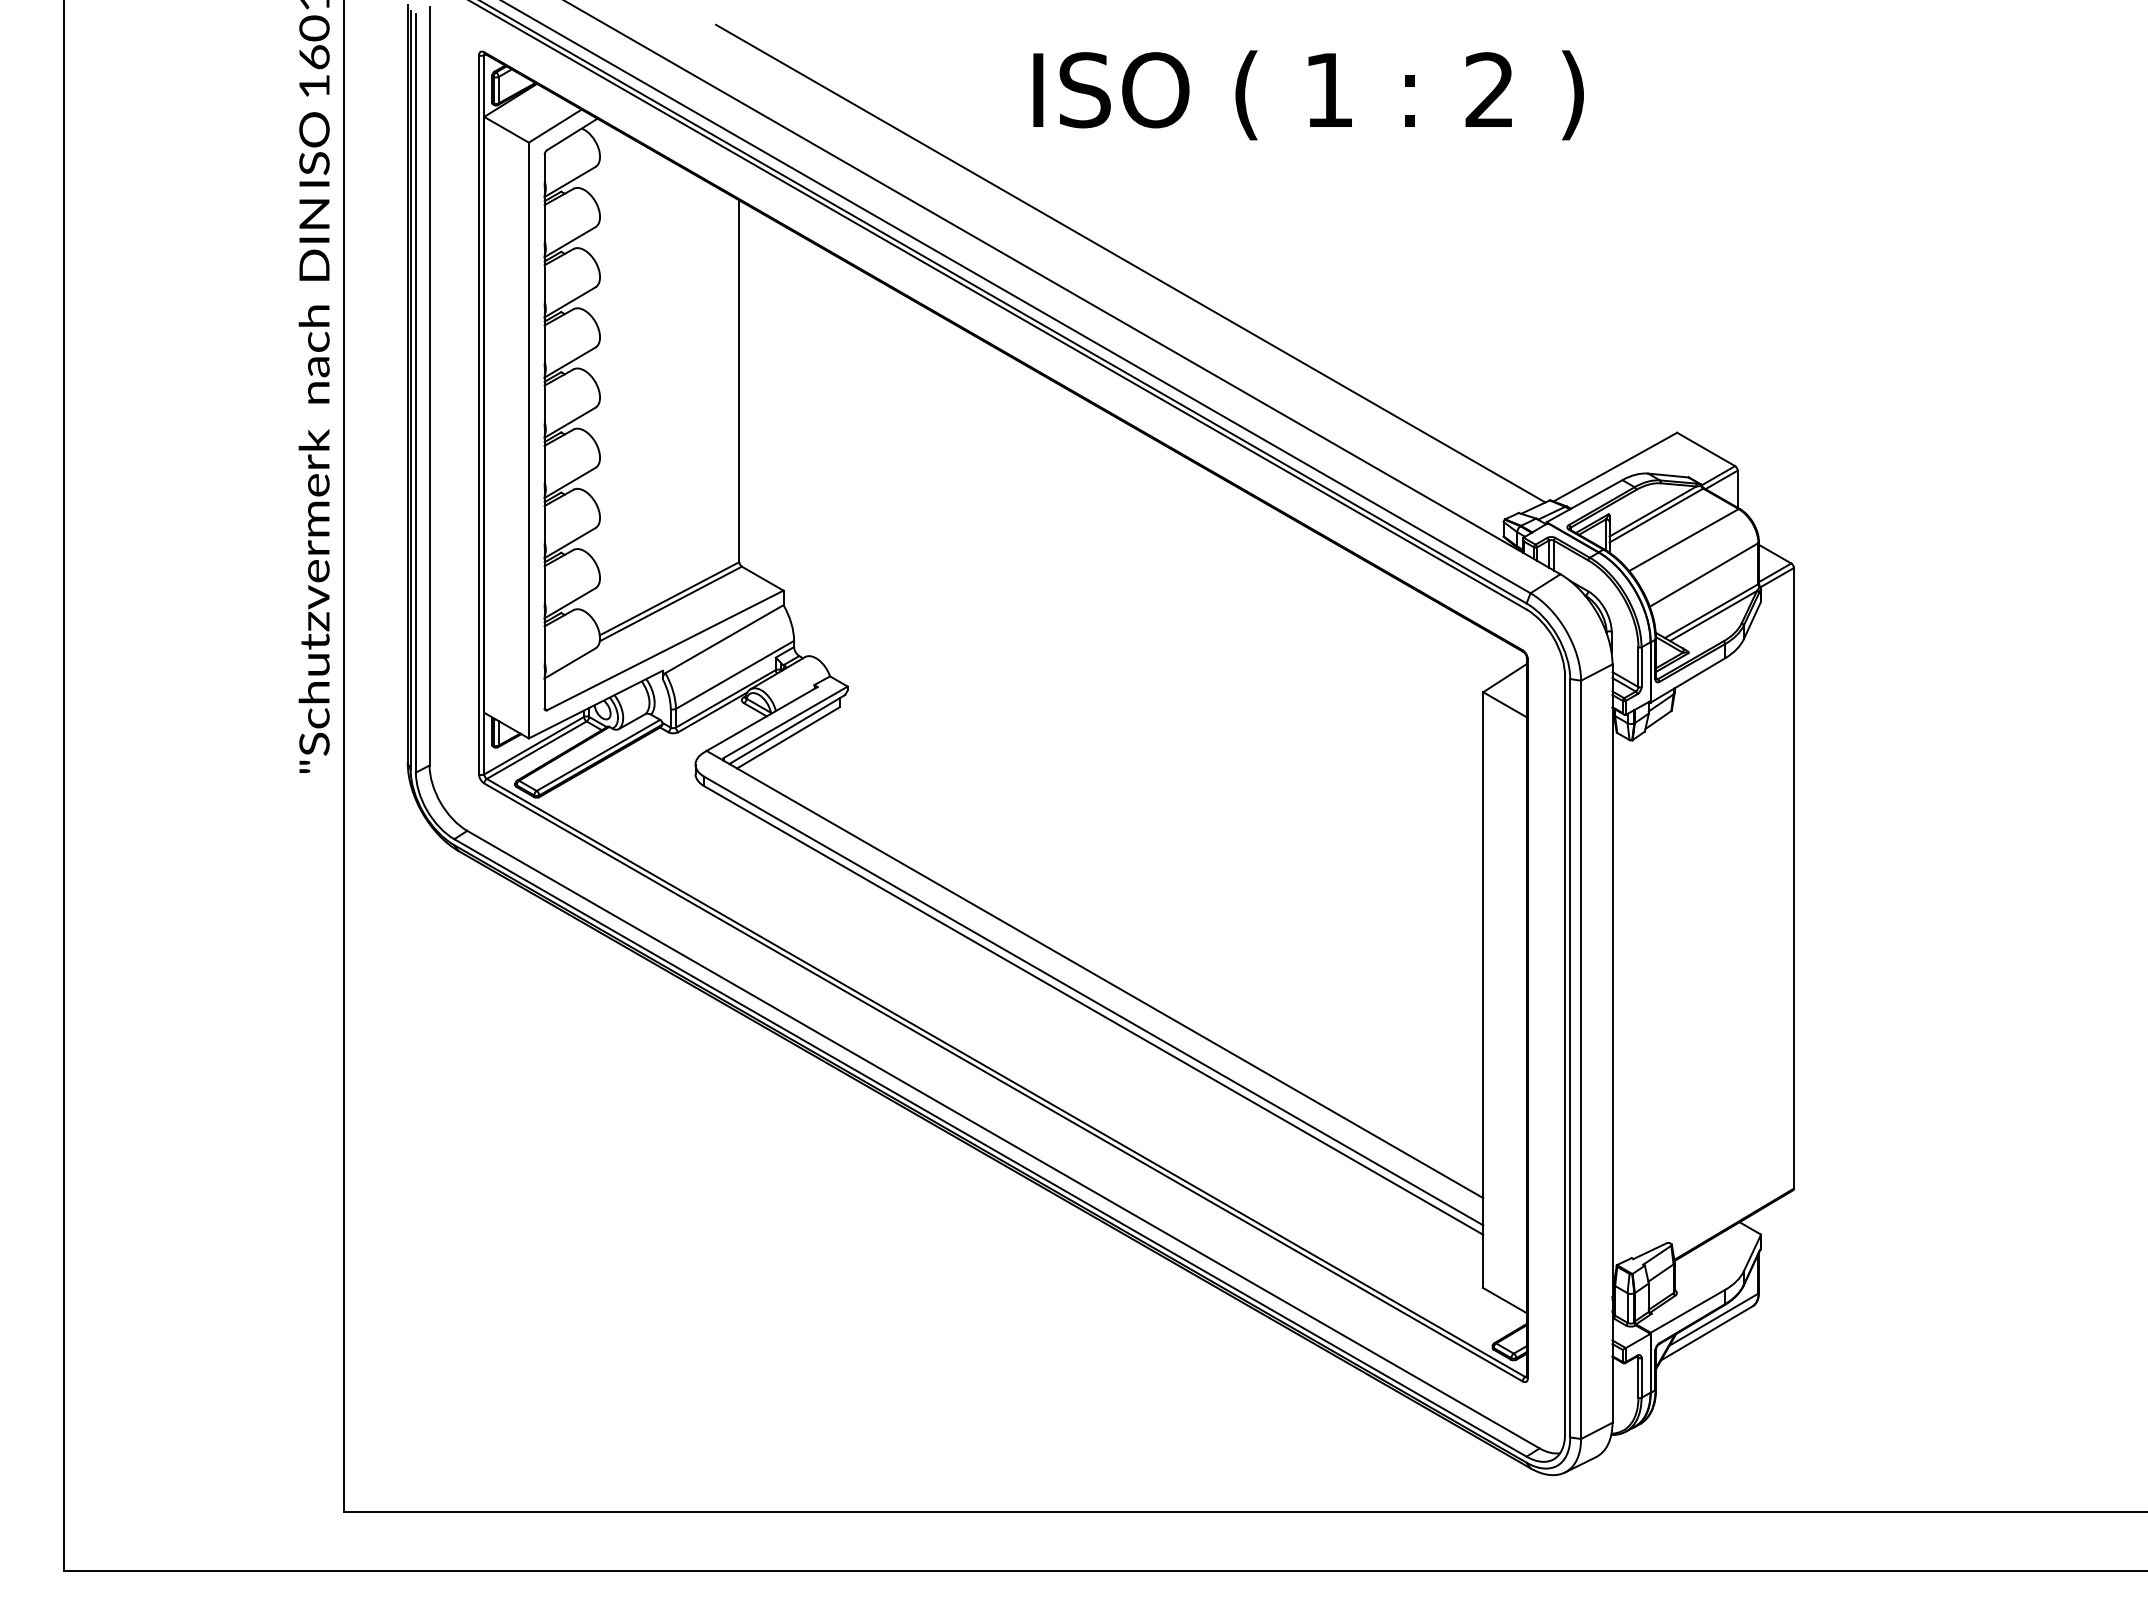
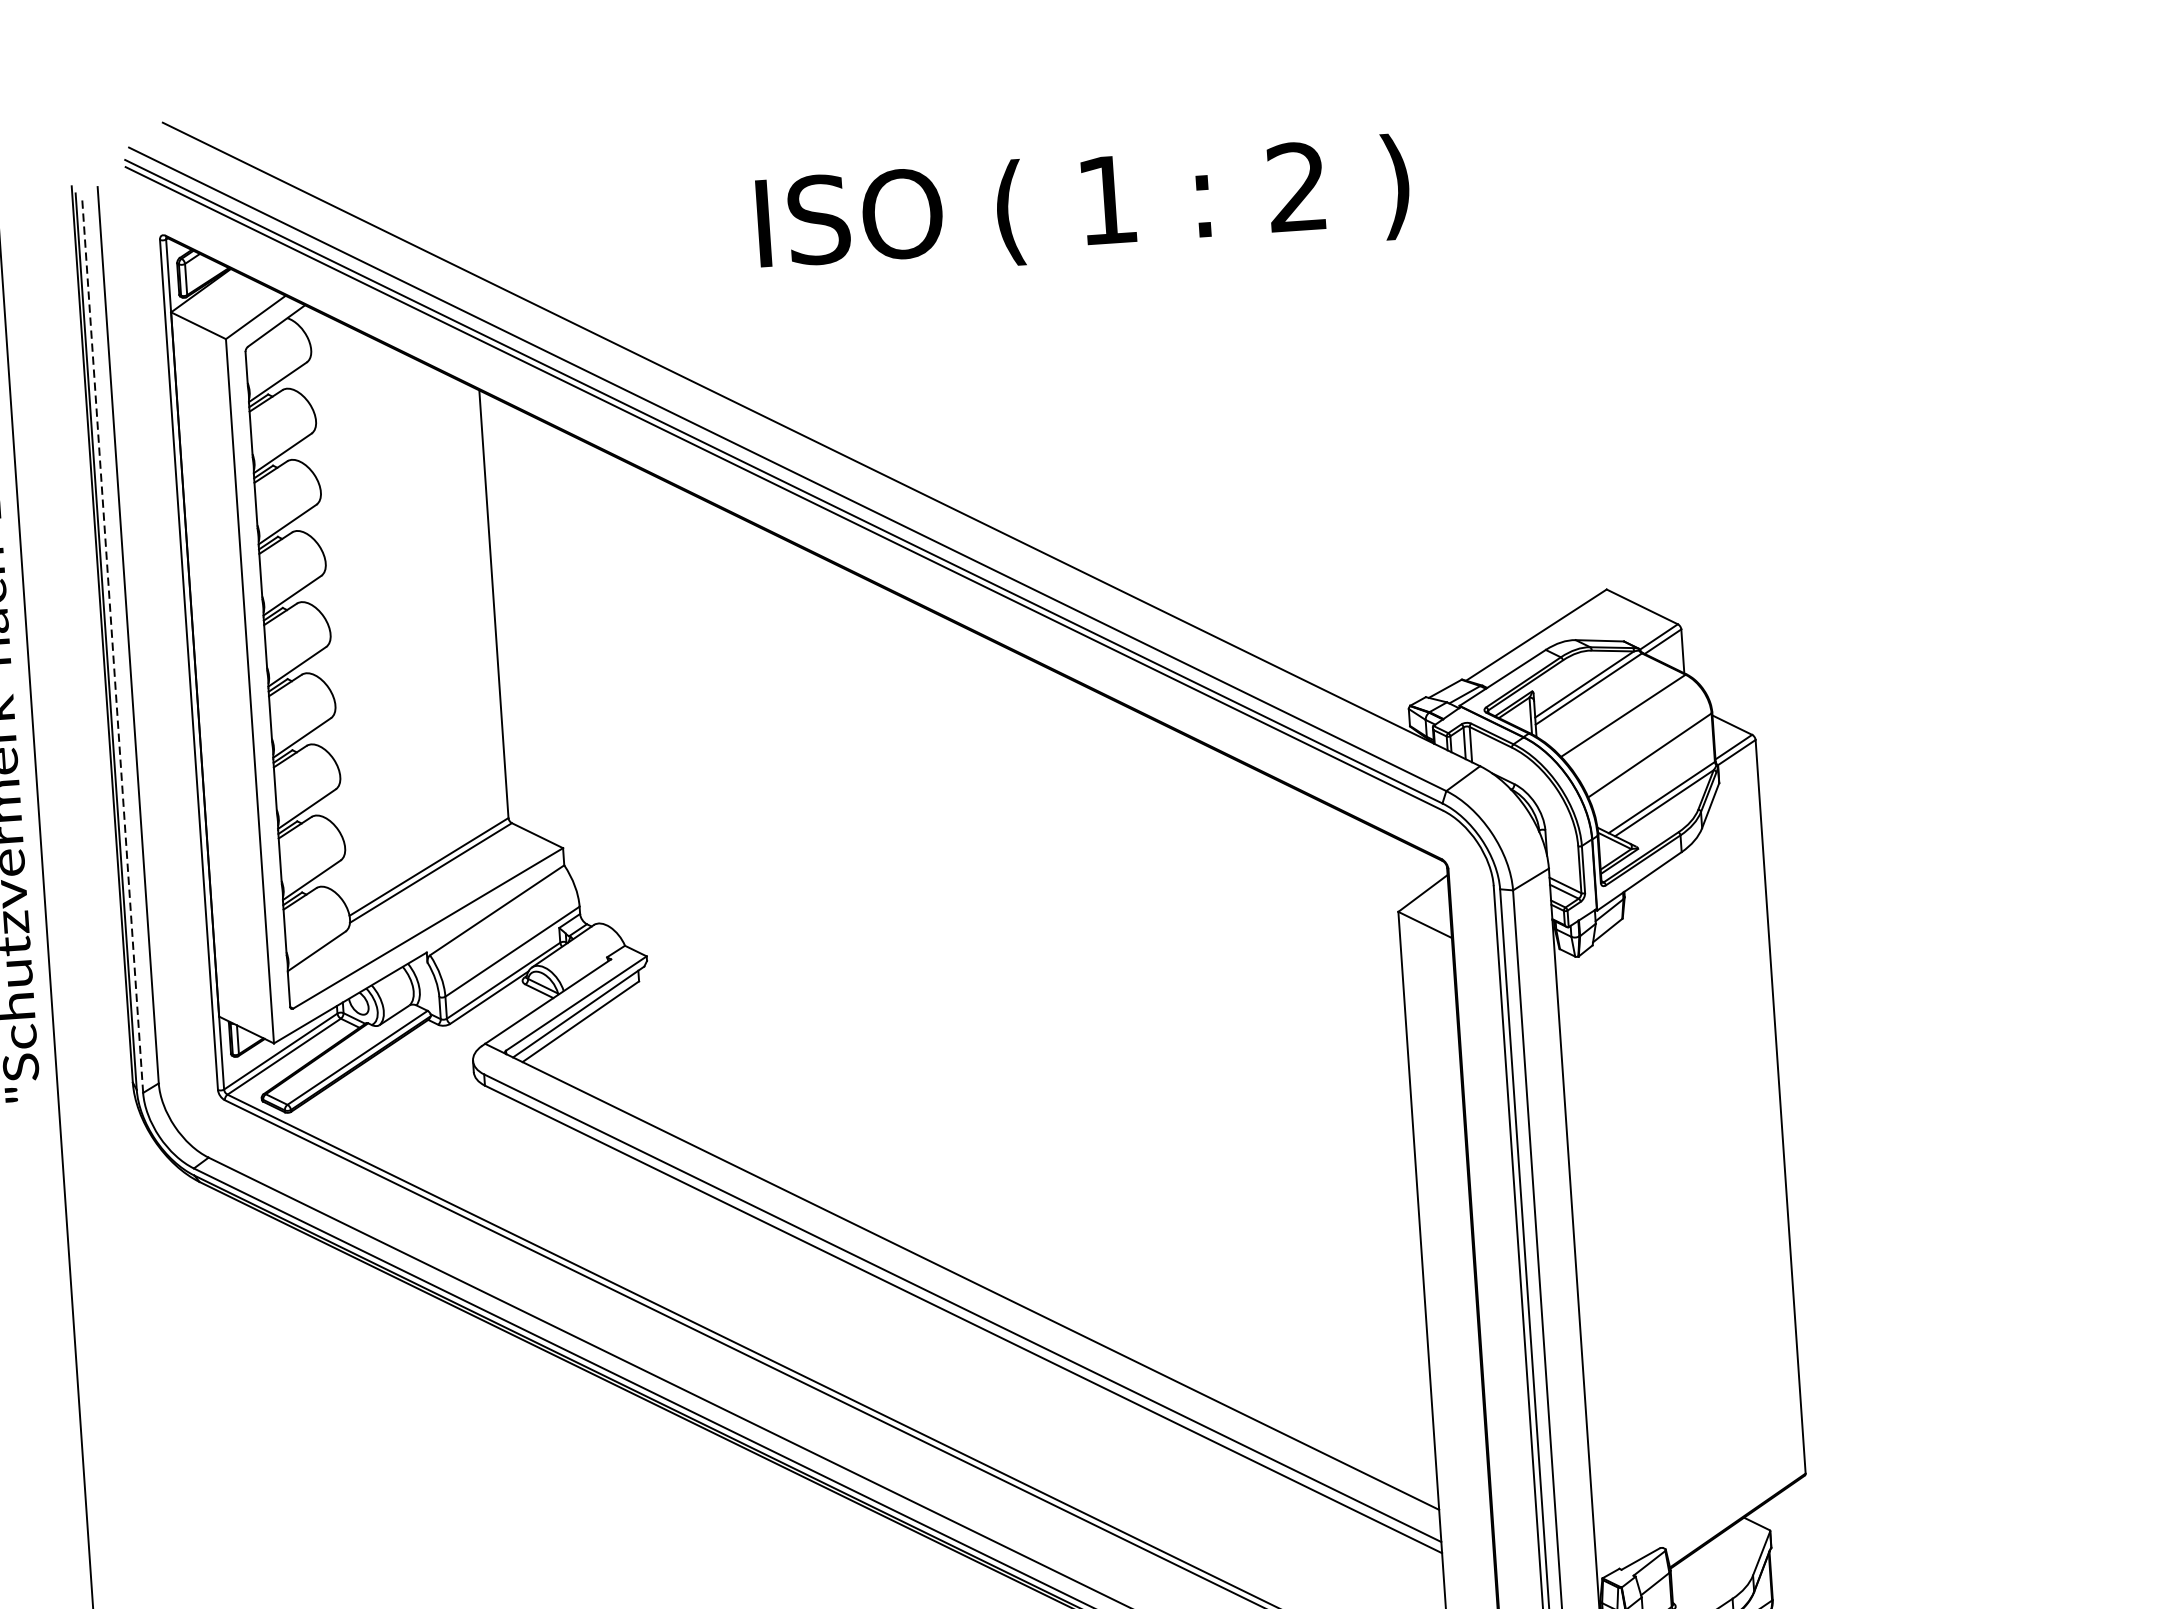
text: (1308, 95) -> (1083, 208), moved
line: (1130, 263) -> (946, 433), removed
line: (415, 392) -> (112, 643), solid -> dashed

